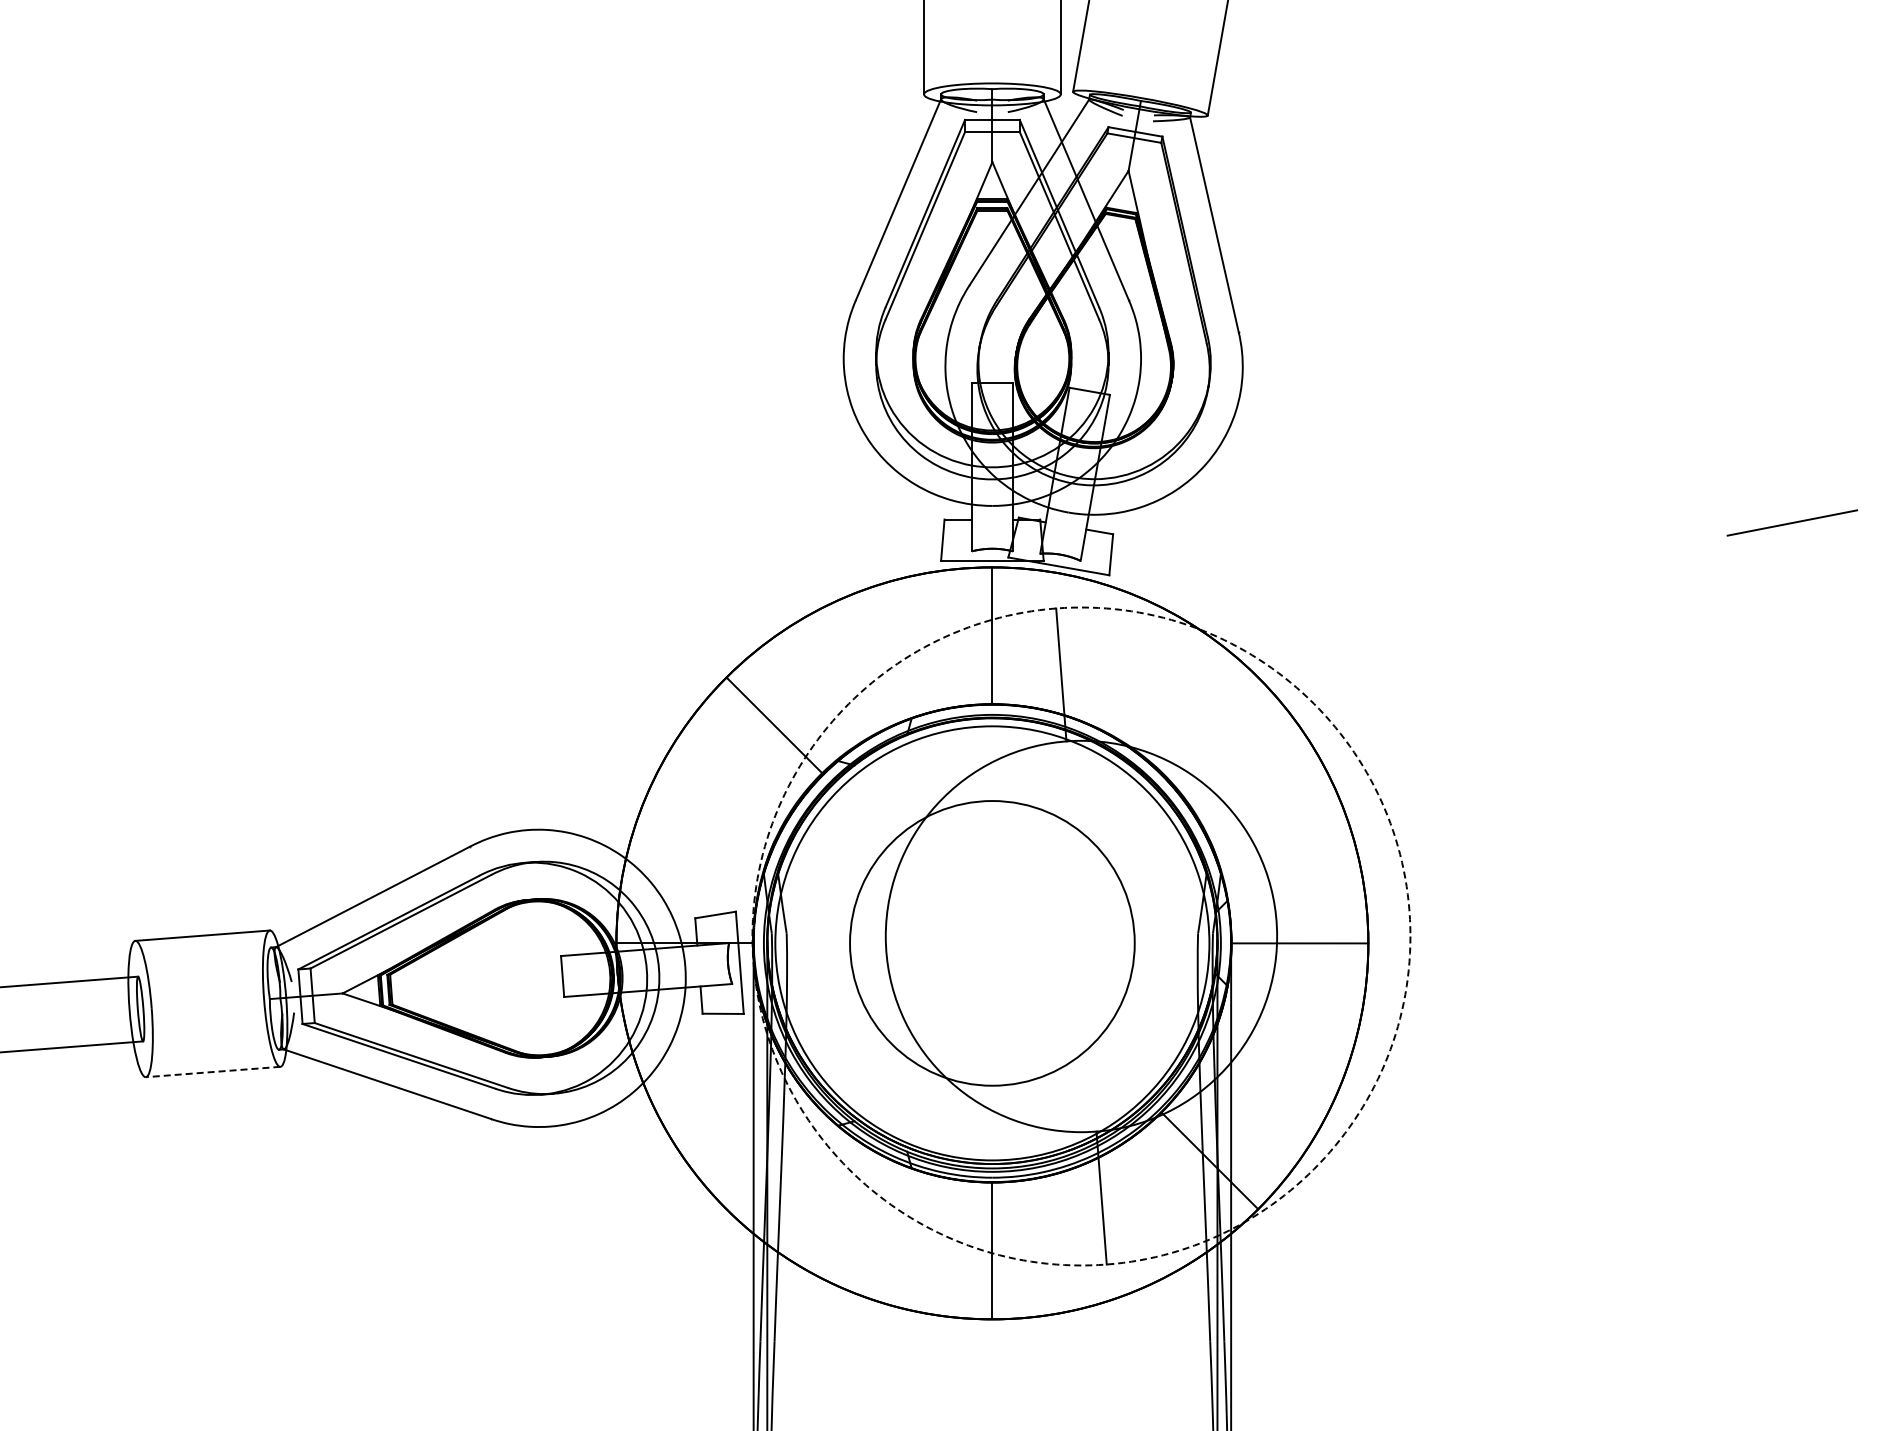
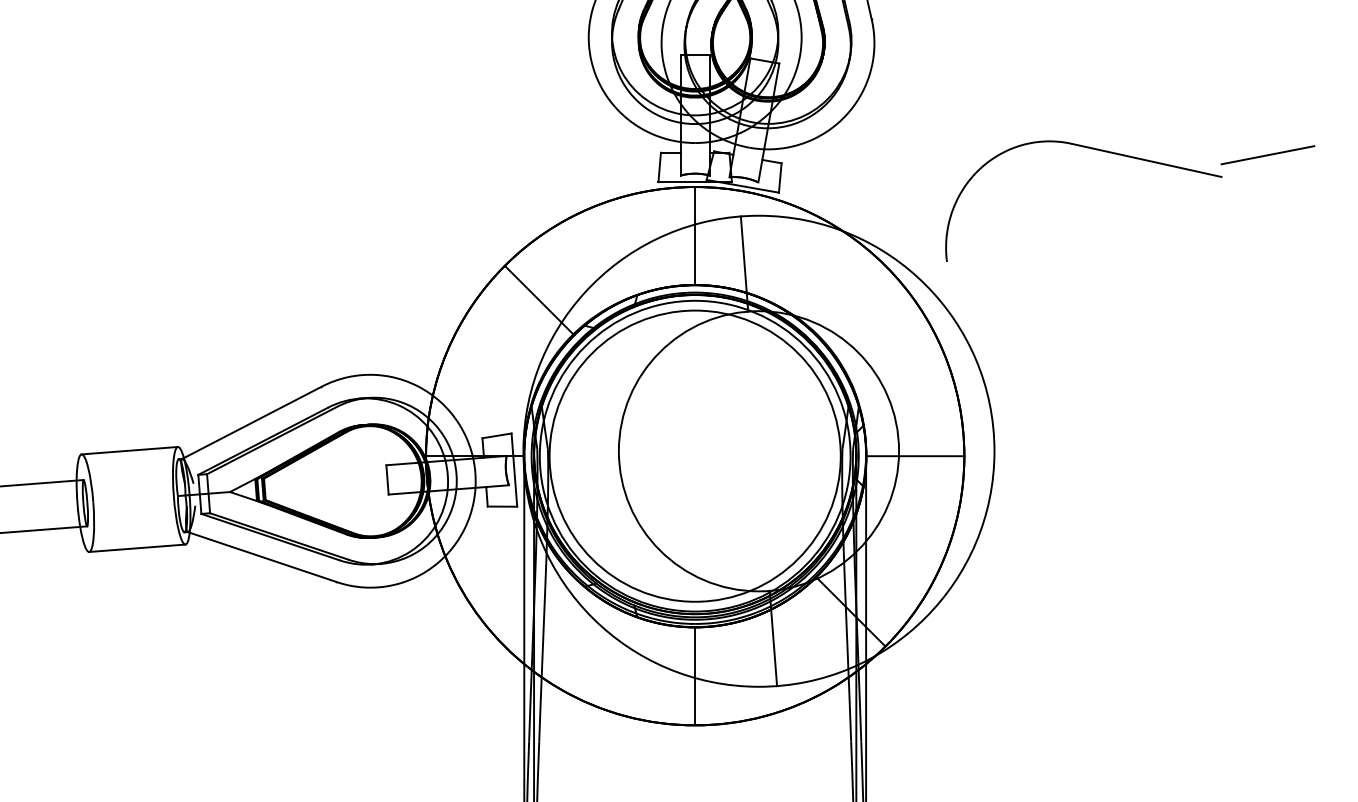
part: (1550, 515) -> (1094, 149), added
circle: (1081, 936) -> (758, 451), dashed -> solid
circle: (992, 943) -> (695, 456), size x1.43
line: (212, 1072) -> (136, 548), dashed -> solid

